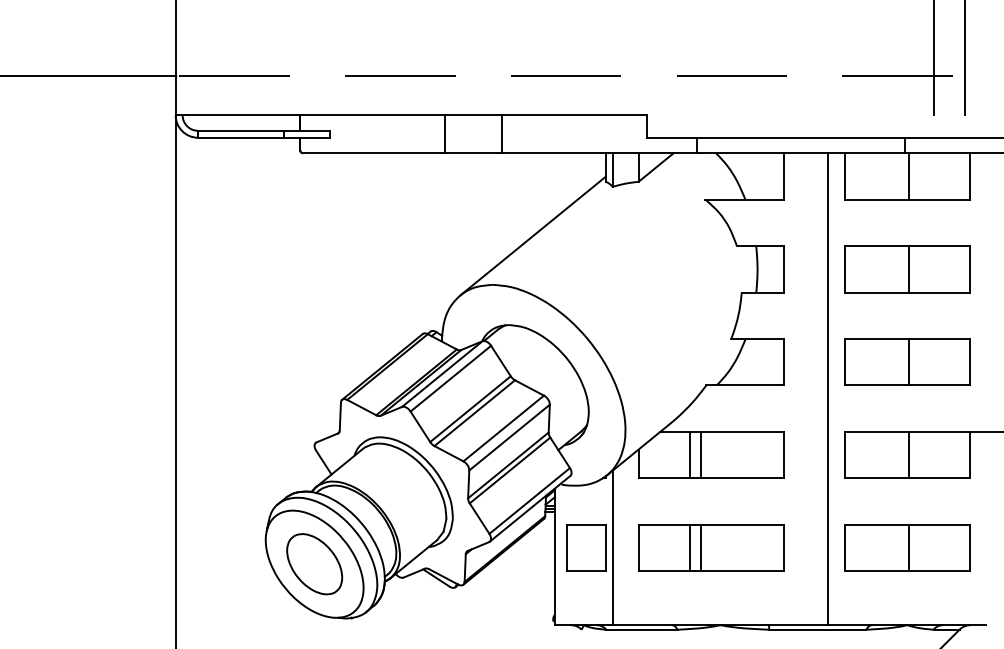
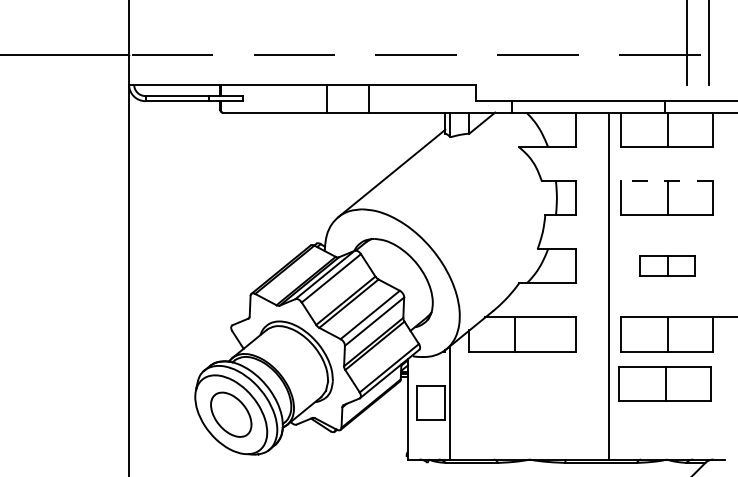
line: (906, 246) -> (666, 181), solid -> dashed
part: (907, 361) -> (667, 265), size x0.6
line: (689, 454) -> (506, 334), removed
part: (711, 547) -> (523, 402), removed
part: (907, 547) -> (664, 384), moved

